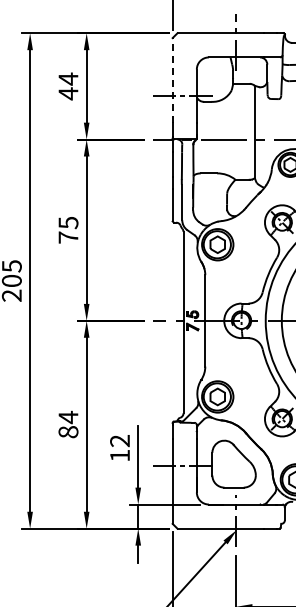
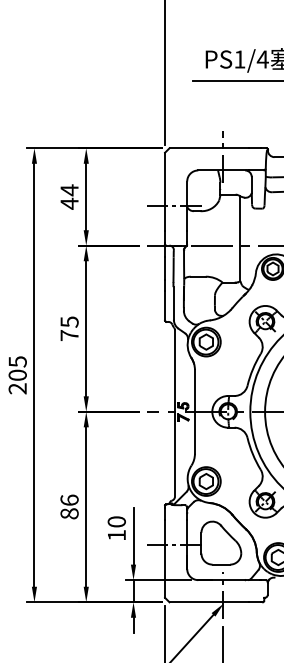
line: (173, 80) -> (165, 191), dashed -> solid
text: (68, 417) -> (69, 500), 84 -> 86
text: (119, 440) -> (116, 521), 12 -> 10

